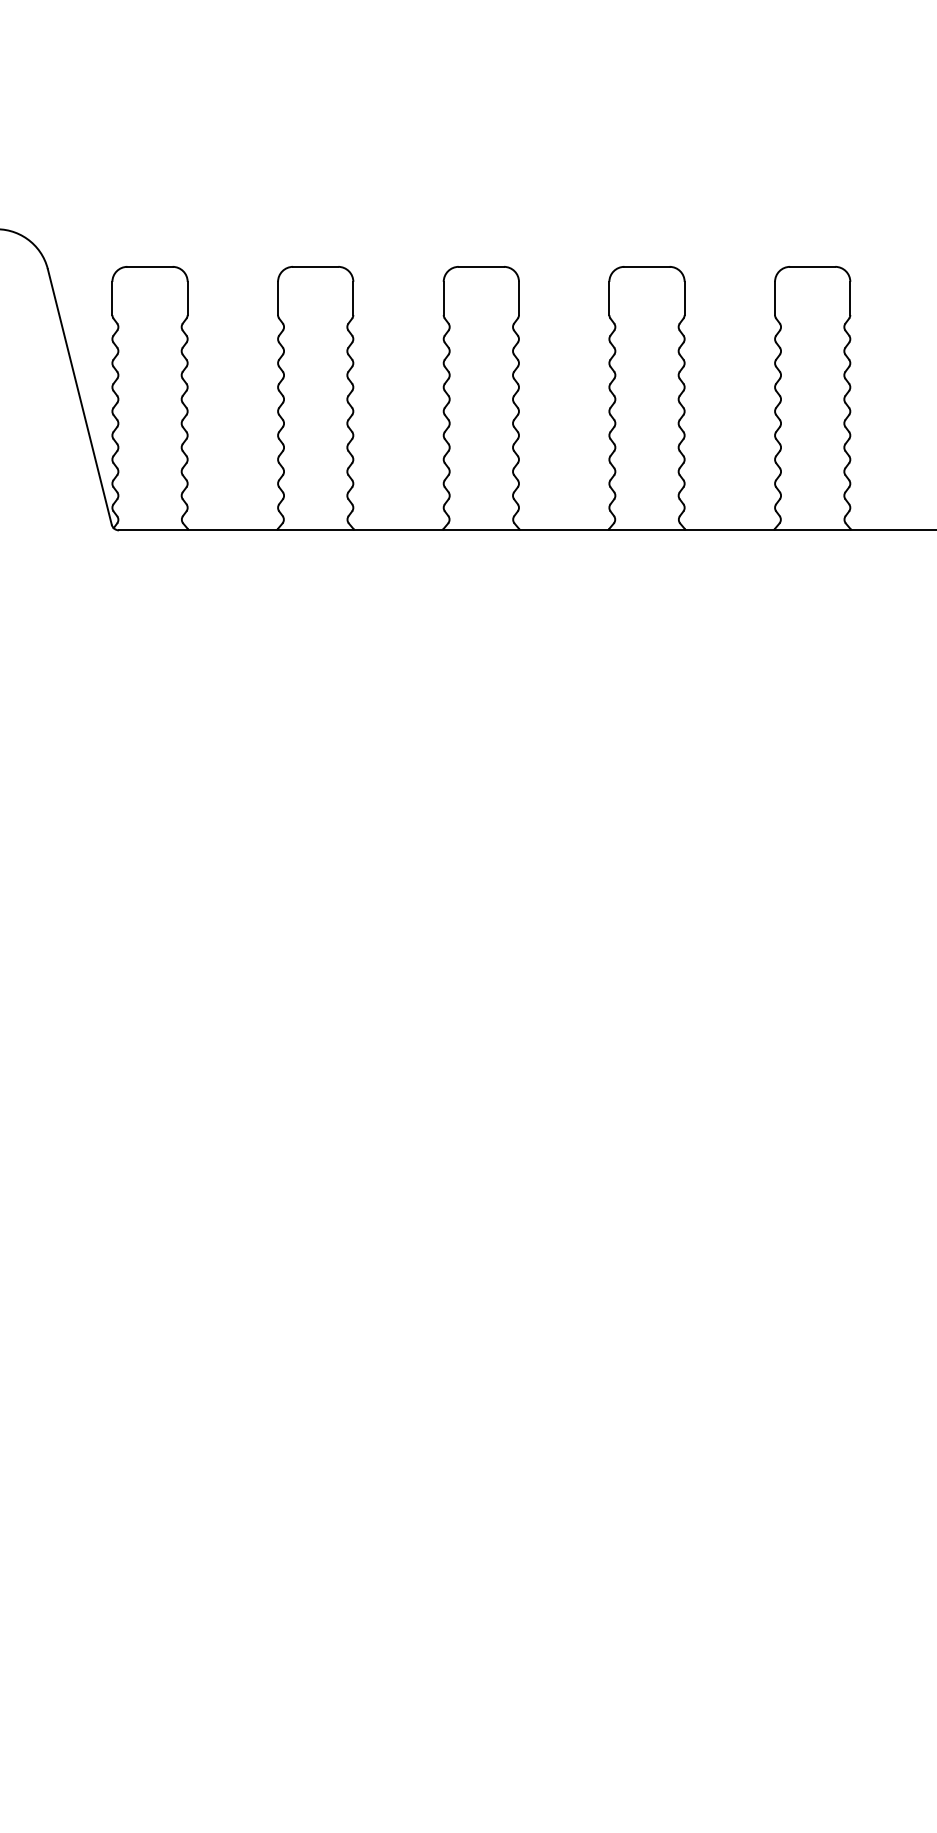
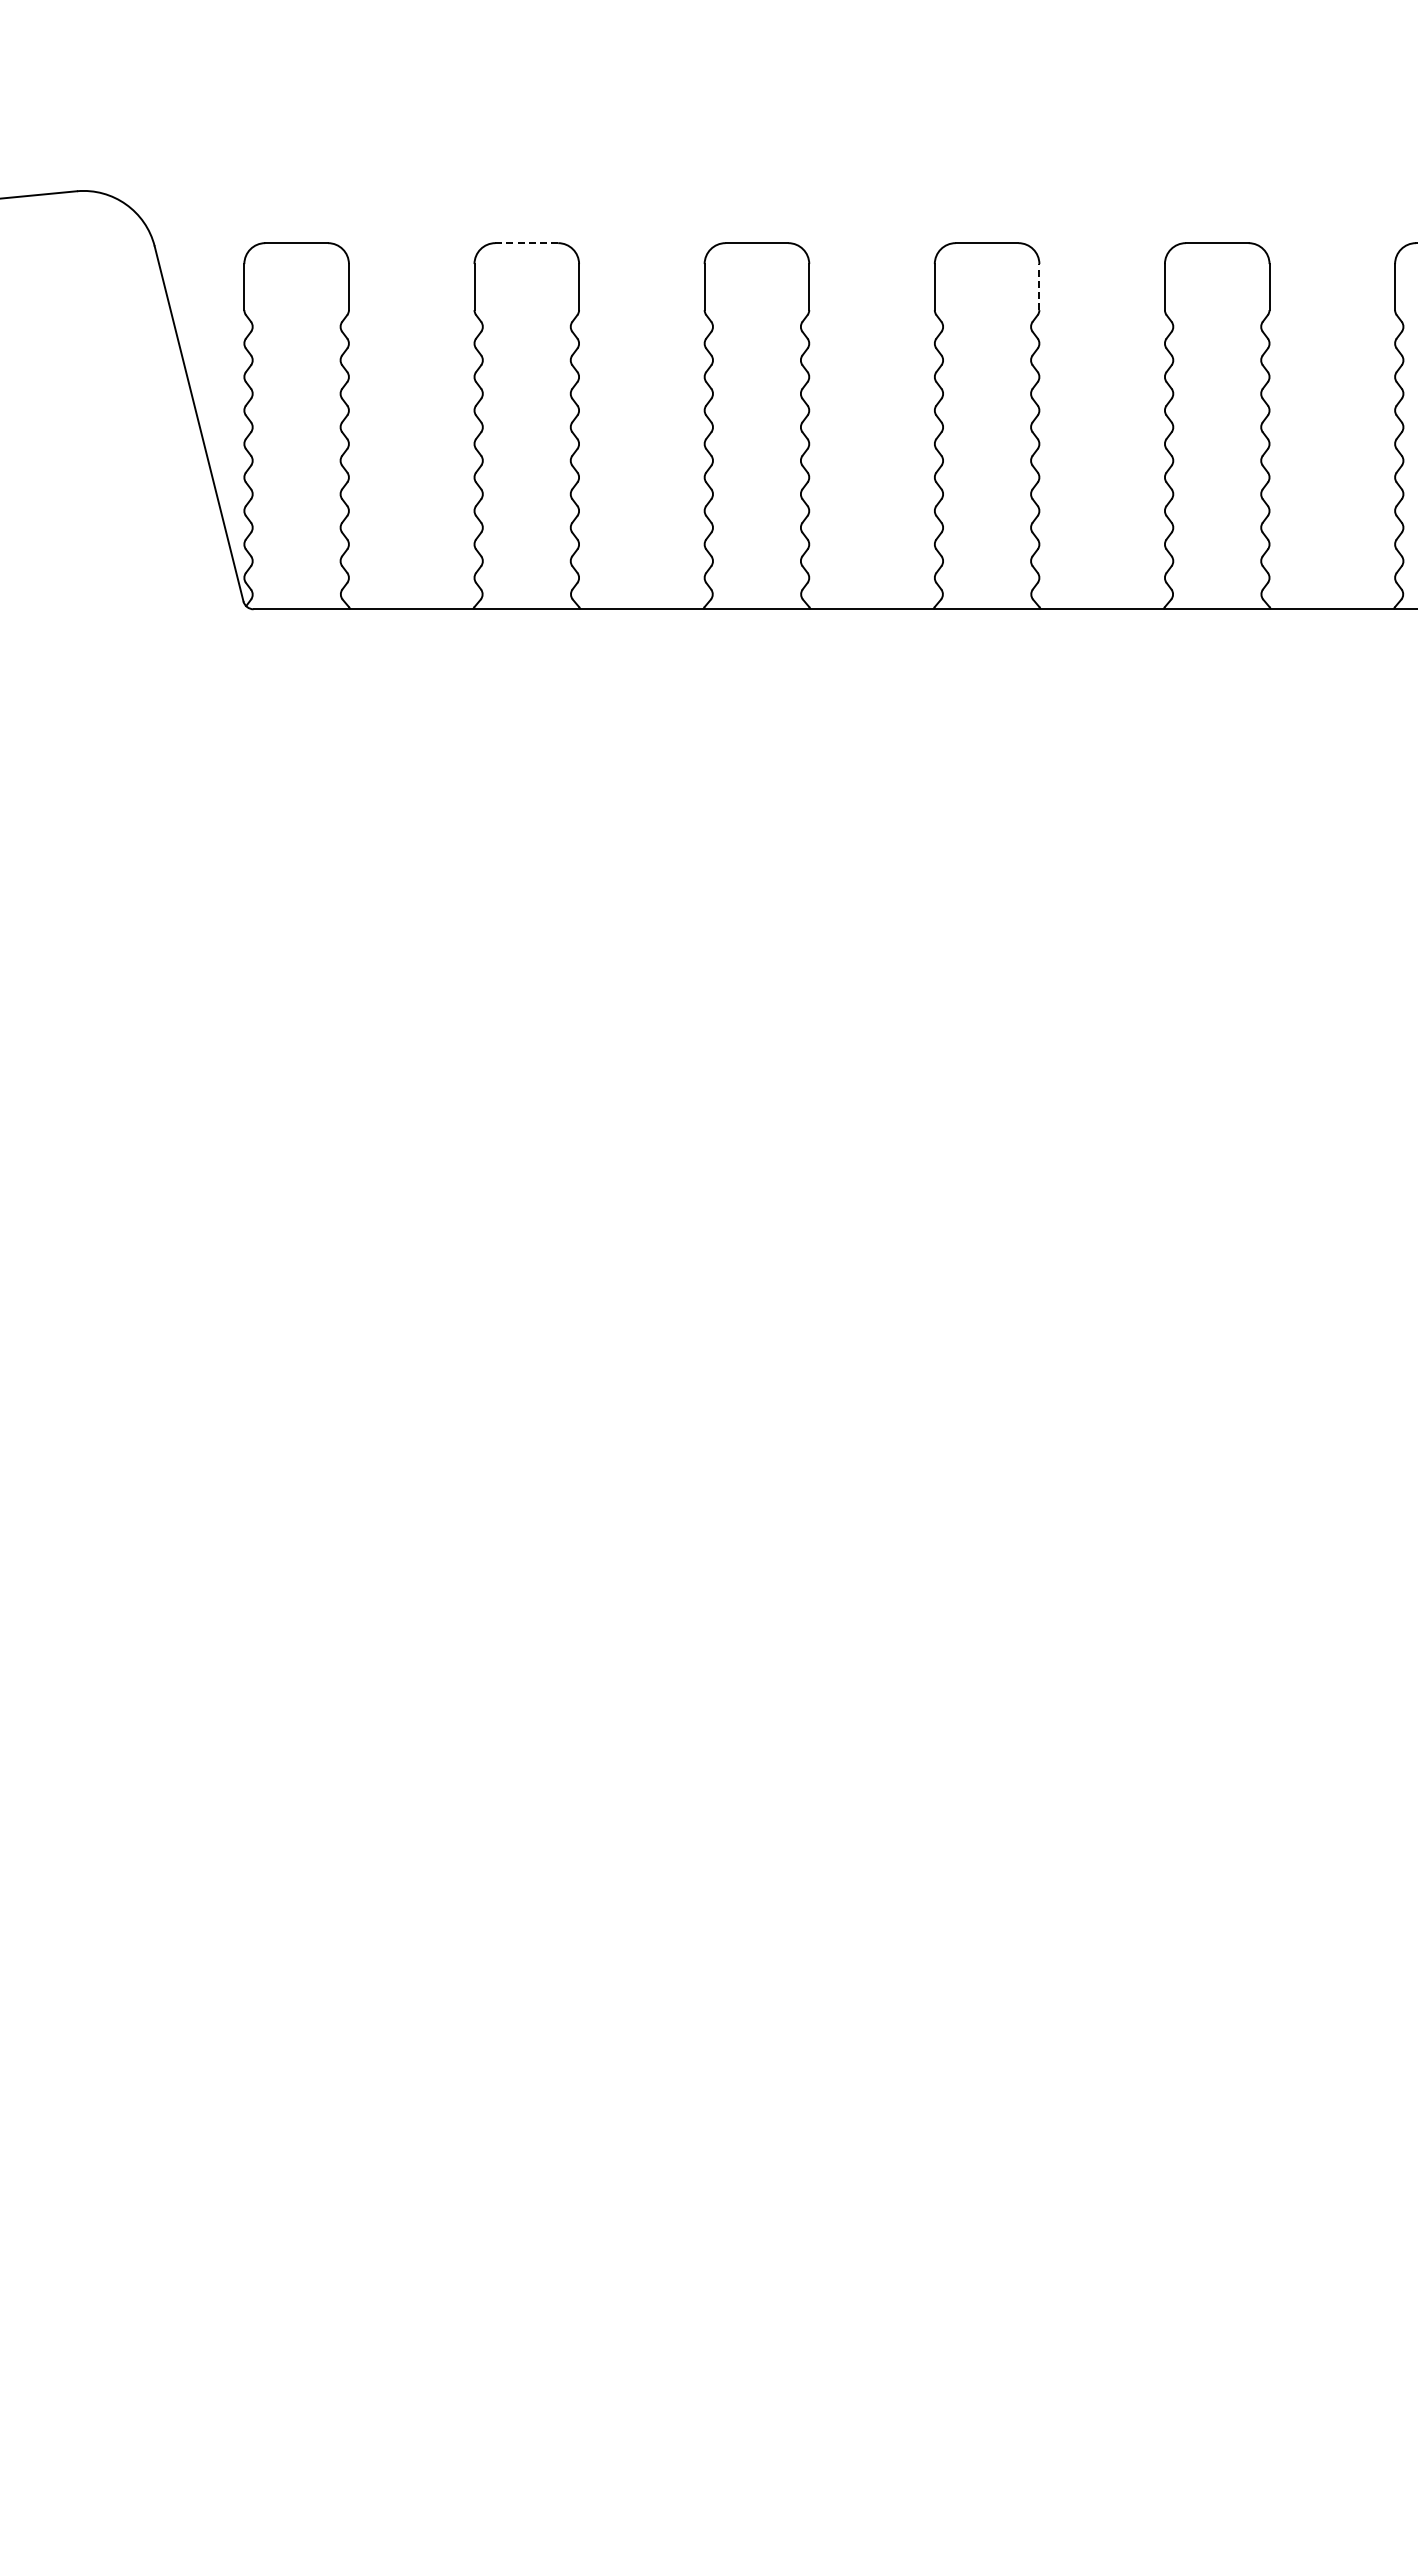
line: (315, 267) -> (526, 243), solid -> dashed
line: (684, 298) -> (1039, 286), solid -> dashed

